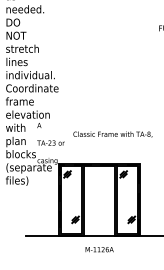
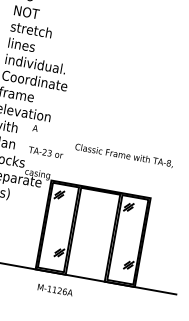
text: (99, 249) -> (55, 289), moved

